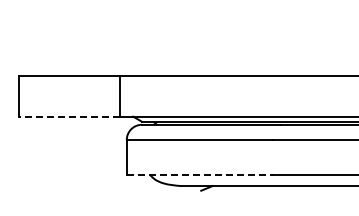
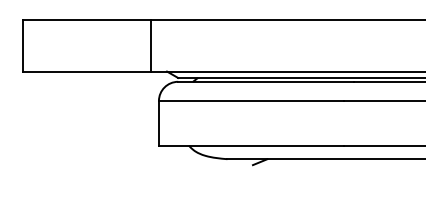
line: (69, 116) -> (86, 71), dashed -> solid
line: (200, 175) -> (252, 145), dashed -> solid

